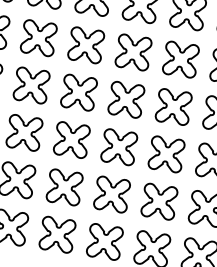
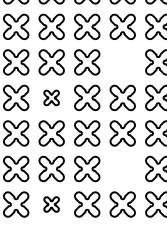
part: (180, 59) -> (122, 62), removed
part: (78, 92) -> (51, 97), size x0.6
part: (159, 201) -> (122, 168), removed
part: (57, 234) -> (51, 204), size x0.6

